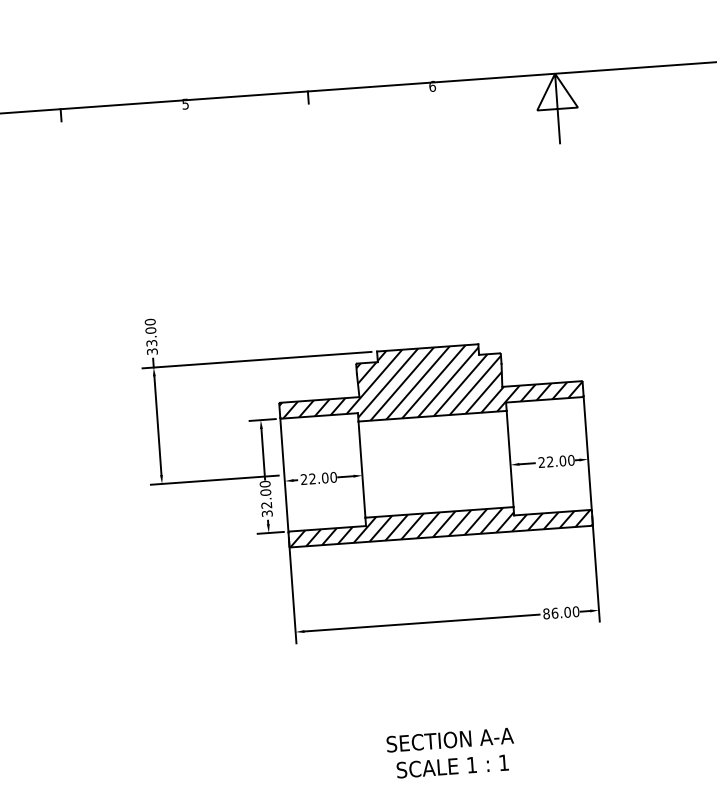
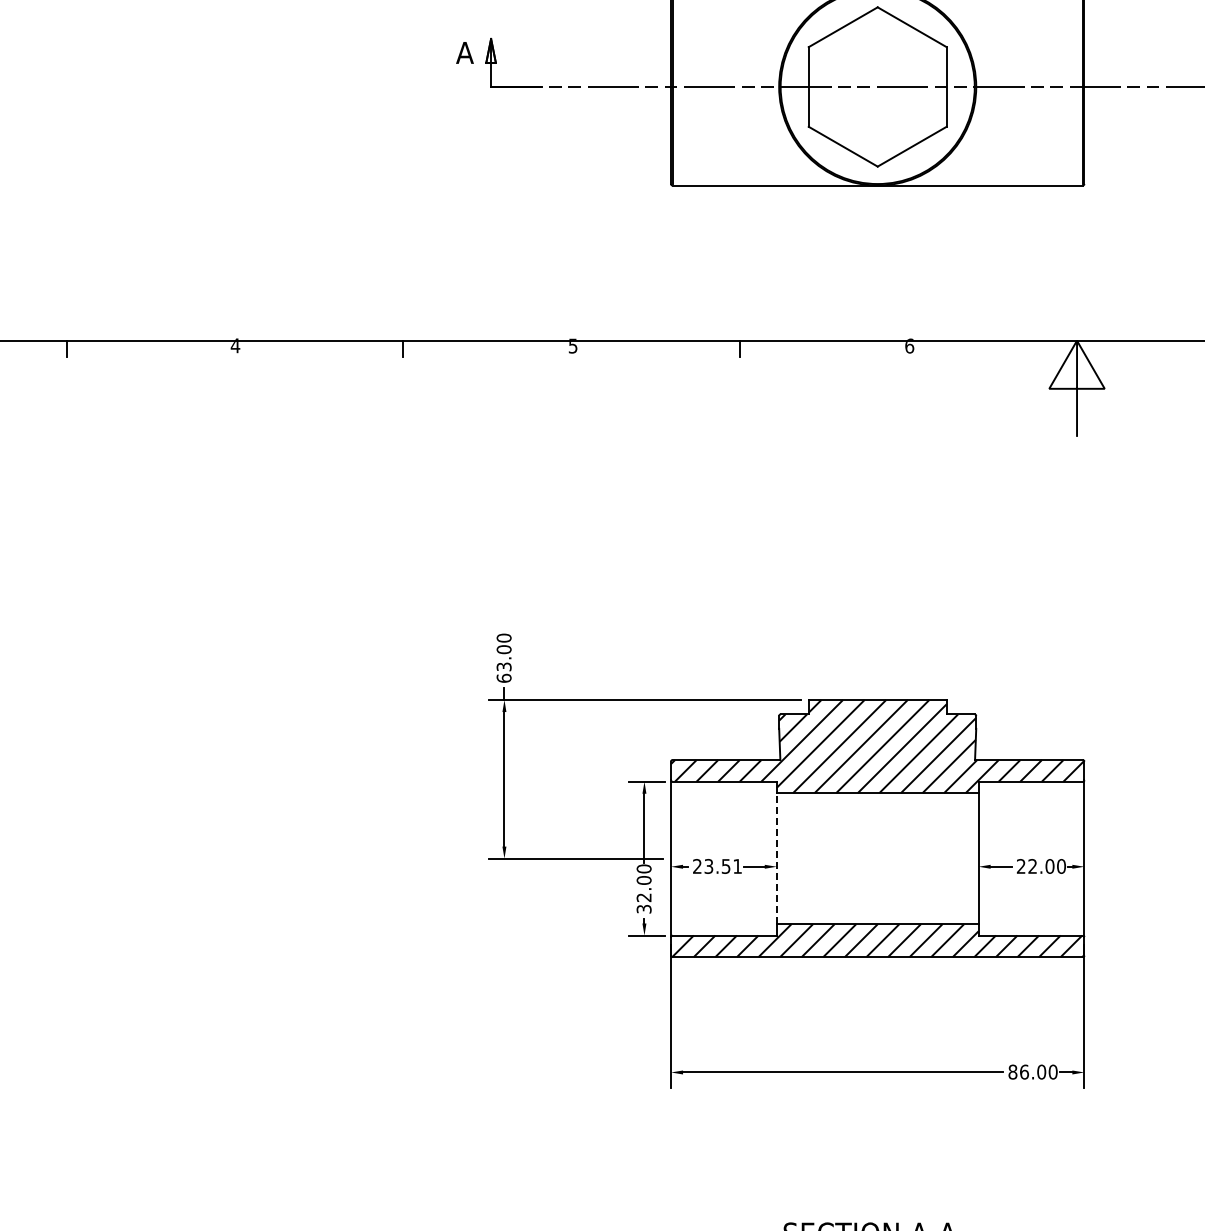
text: (151, 351) -> (503, 677), 33.00 -> 63.00
line: (361, 469) -> (776, 858), solid -> dashed
text: (323, 478) -> (723, 866), 22.00 -> 23.51

